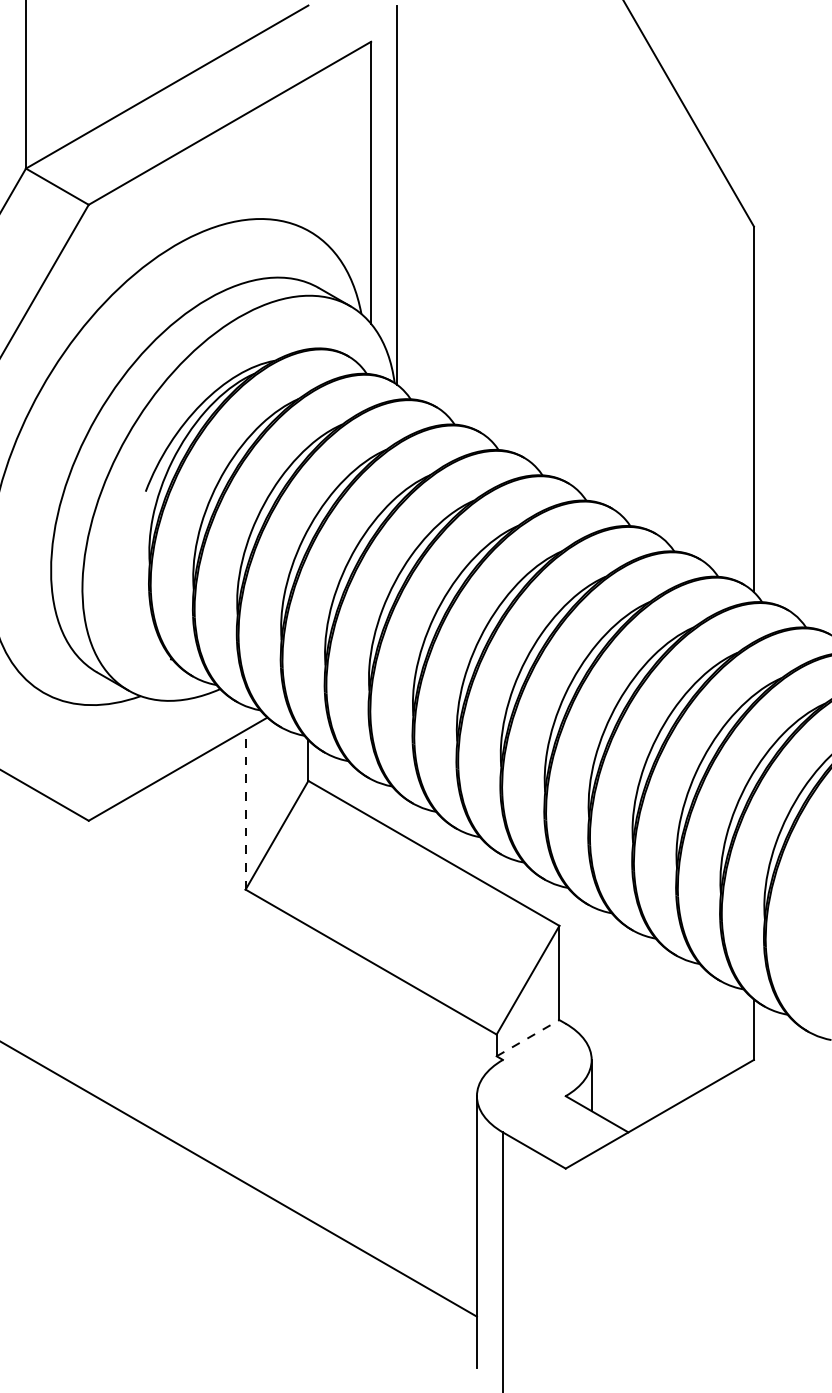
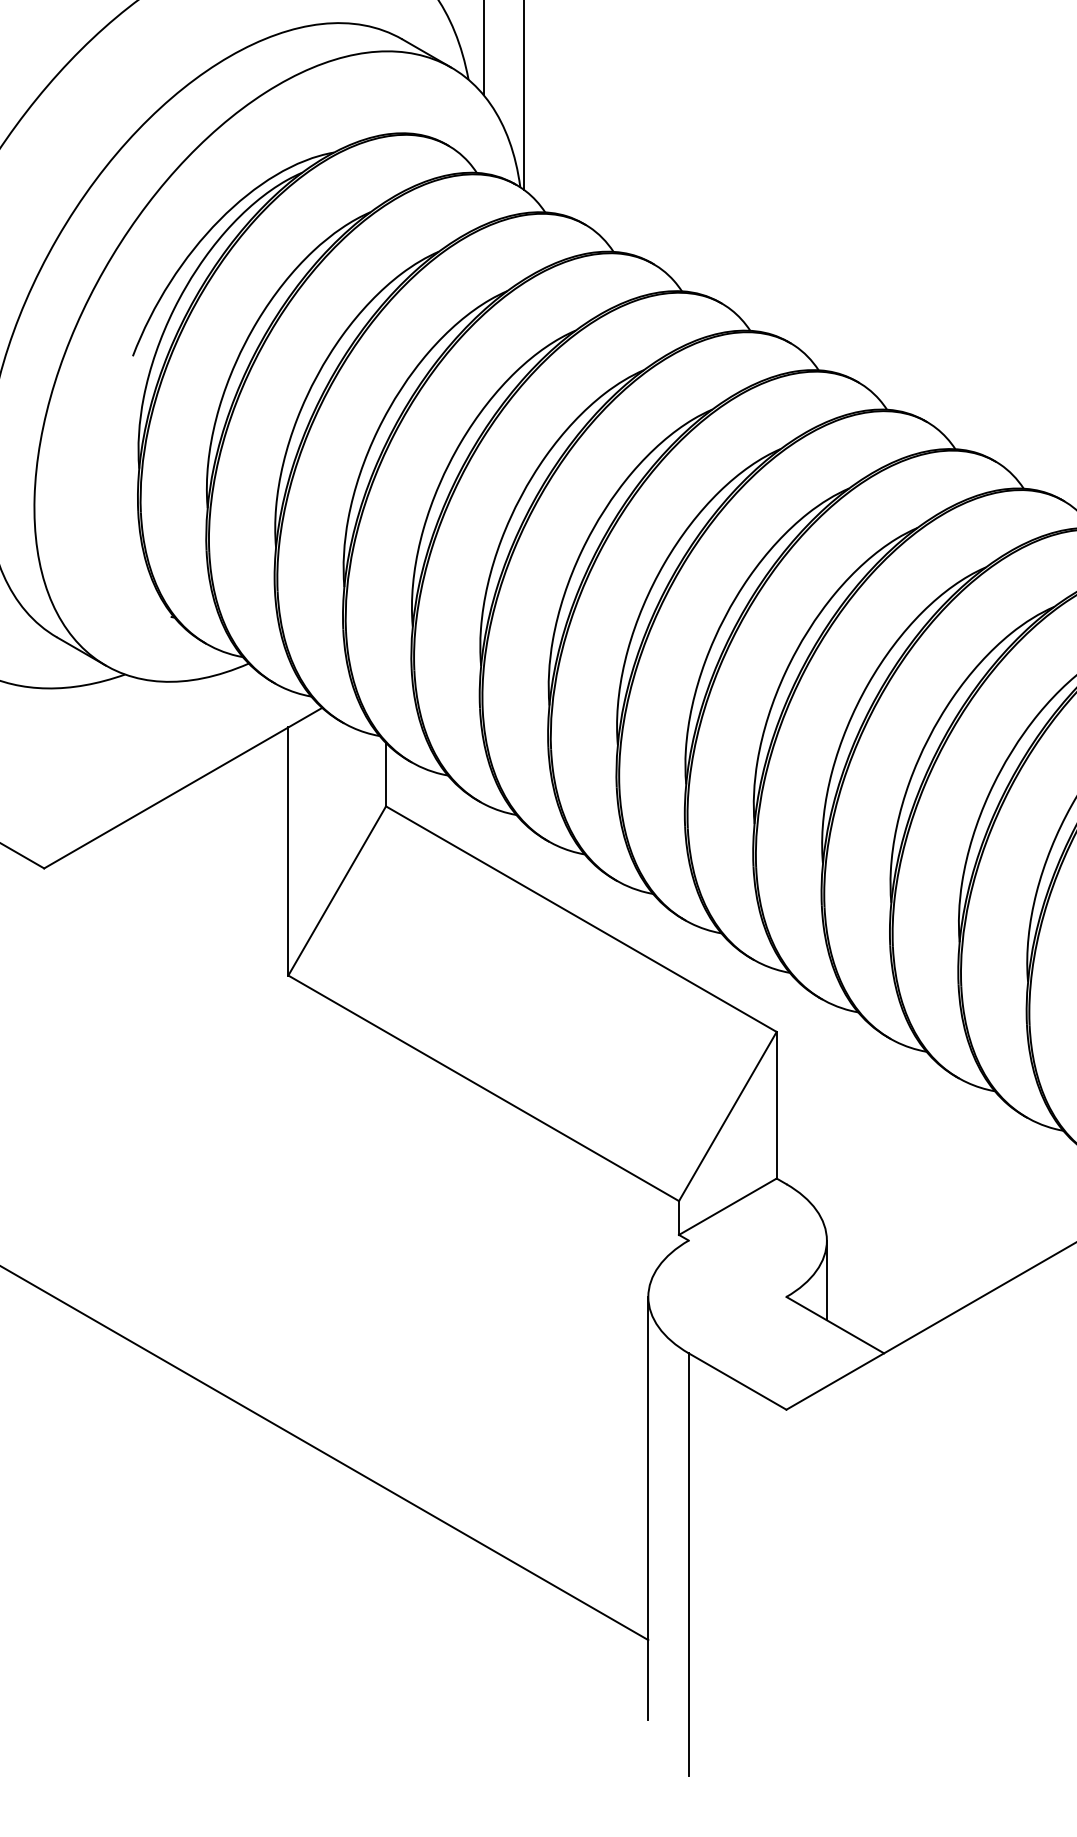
line: (245, 809) -> (288, 850), dashed -> solid
line: (528, 1037) -> (728, 1205), dashed -> solid

